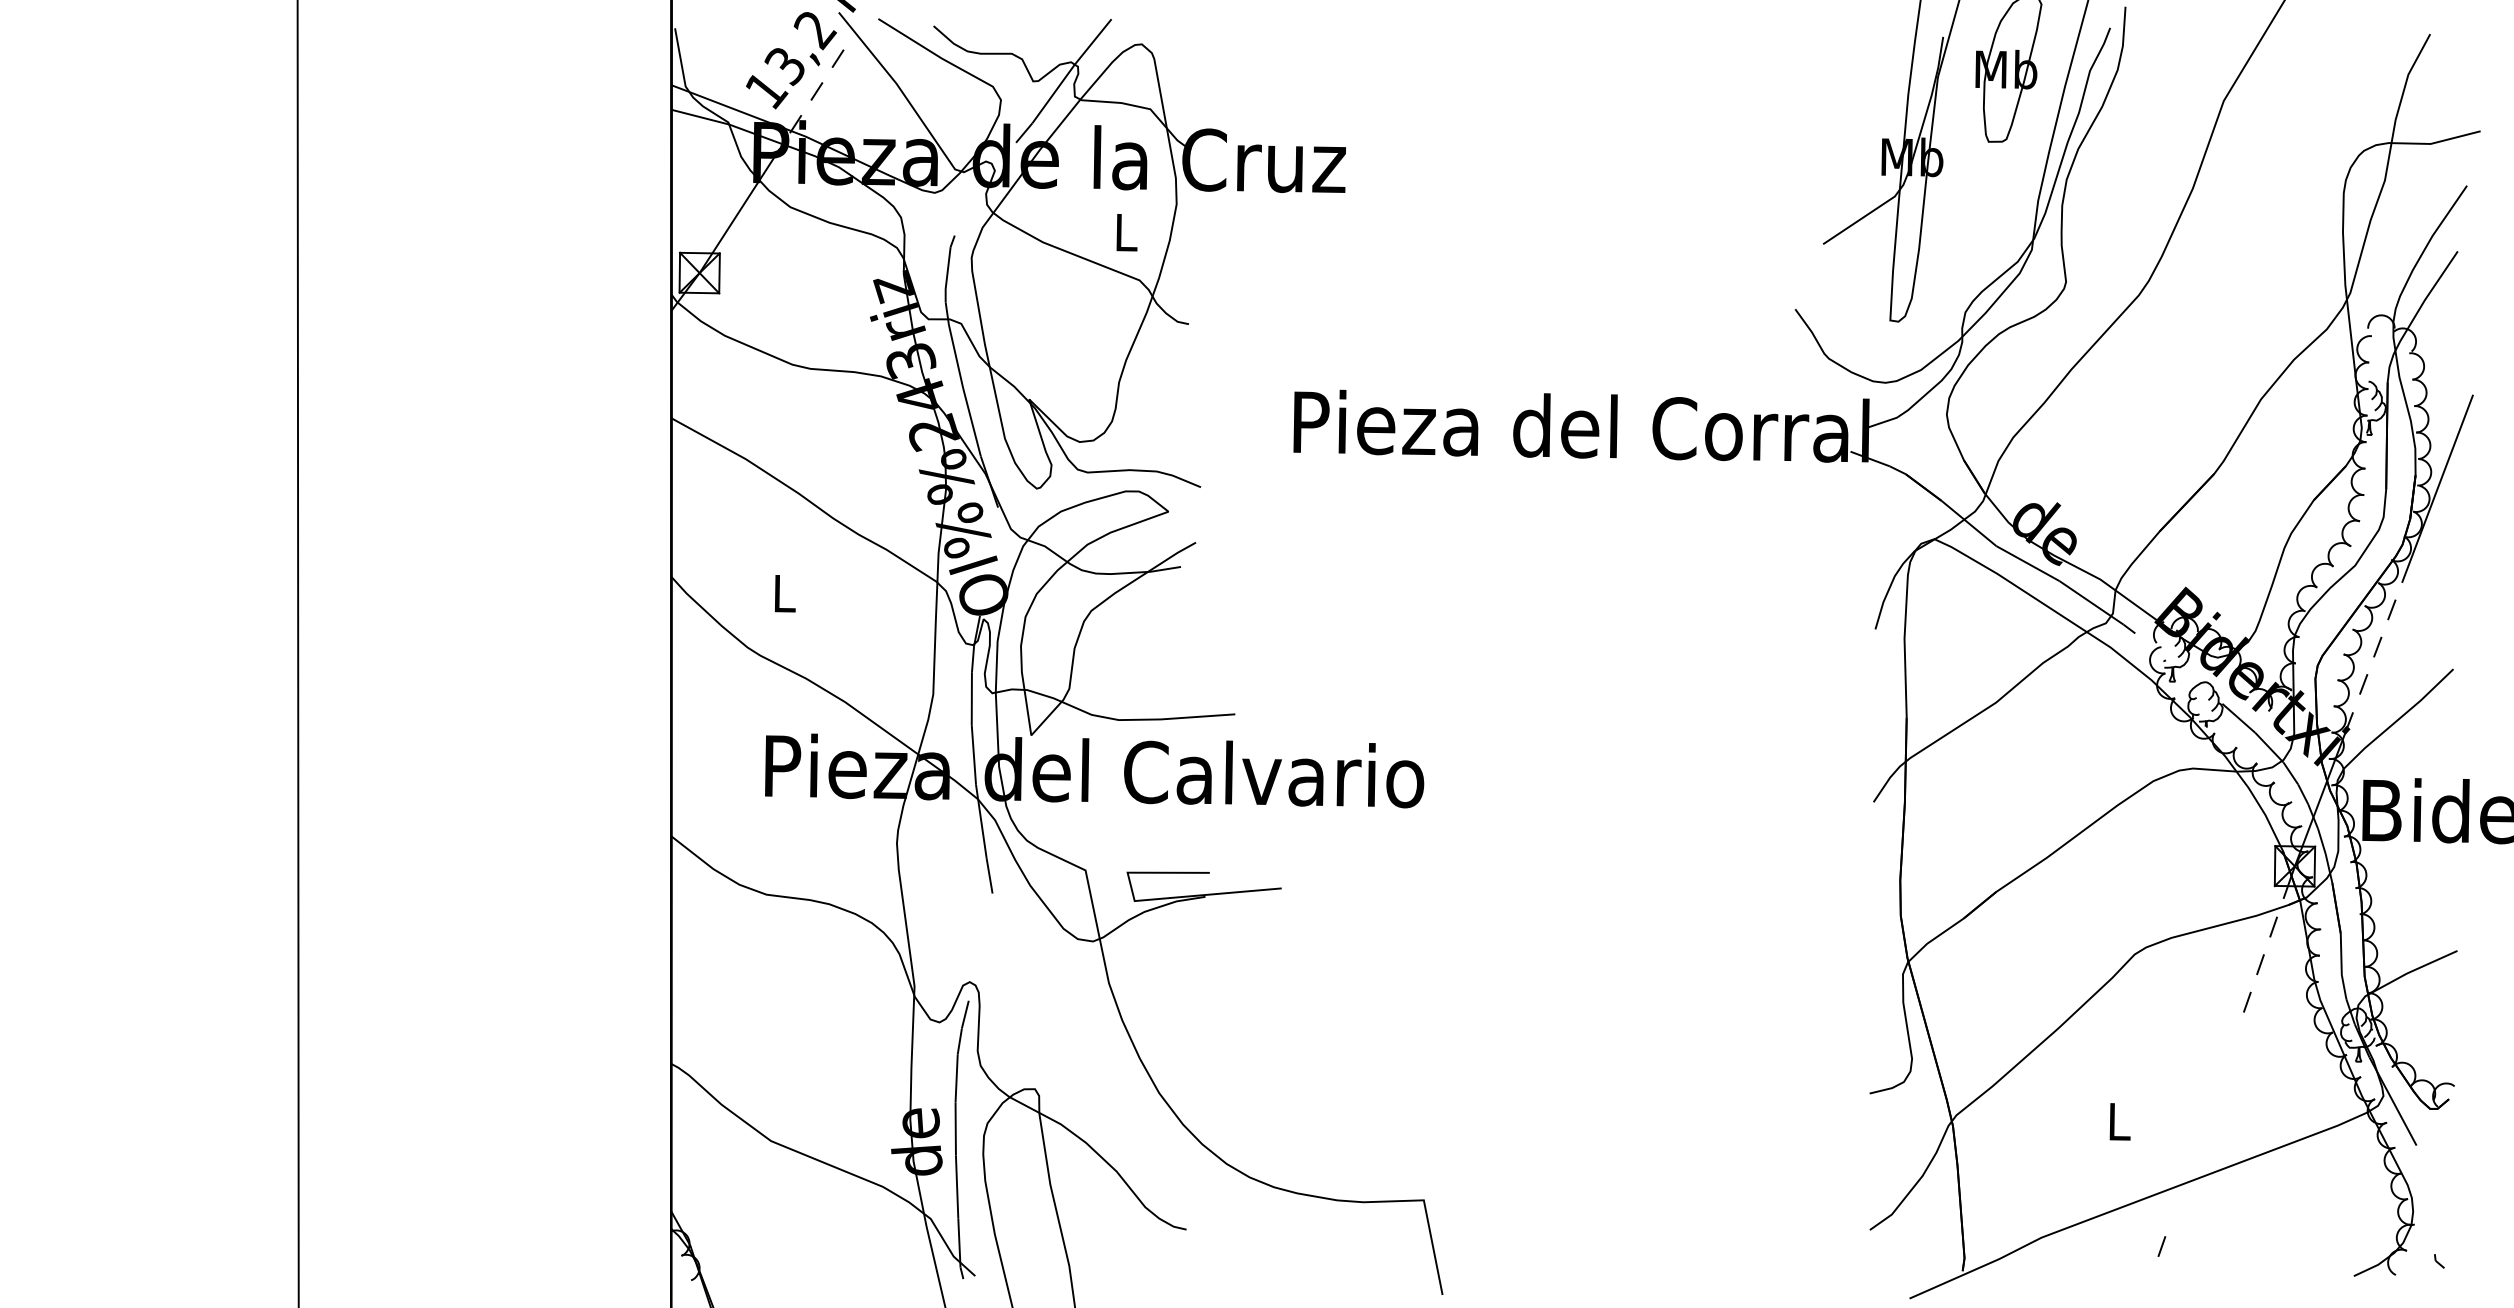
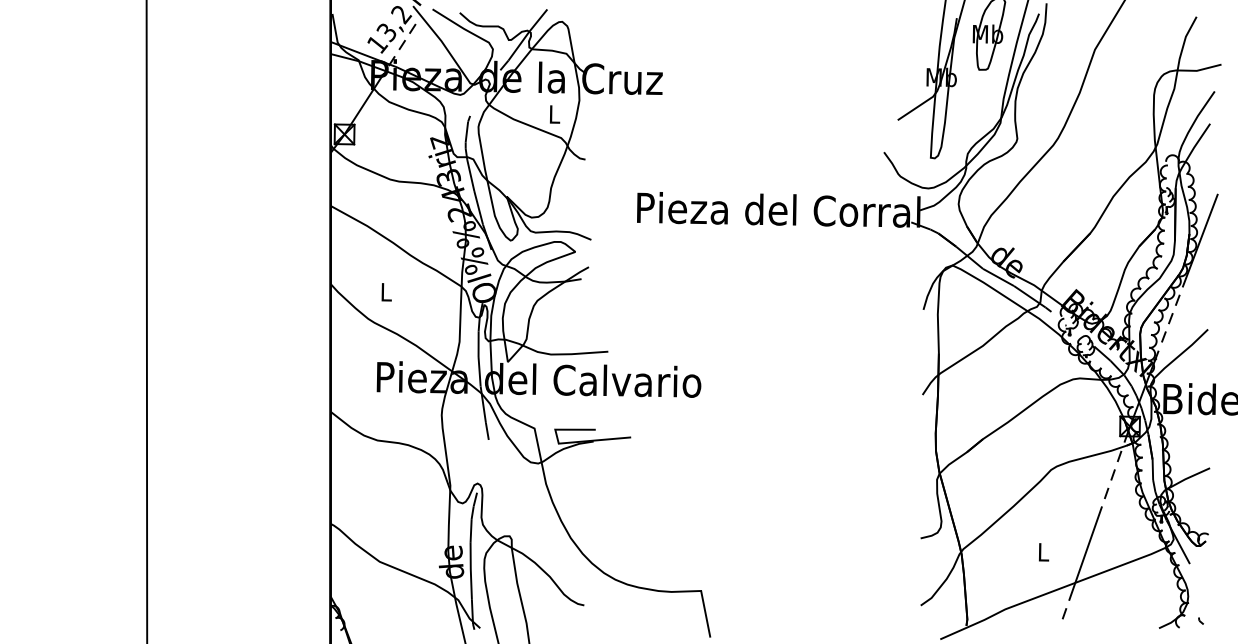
line: (2204, 1124) -> (1085, 553), added

